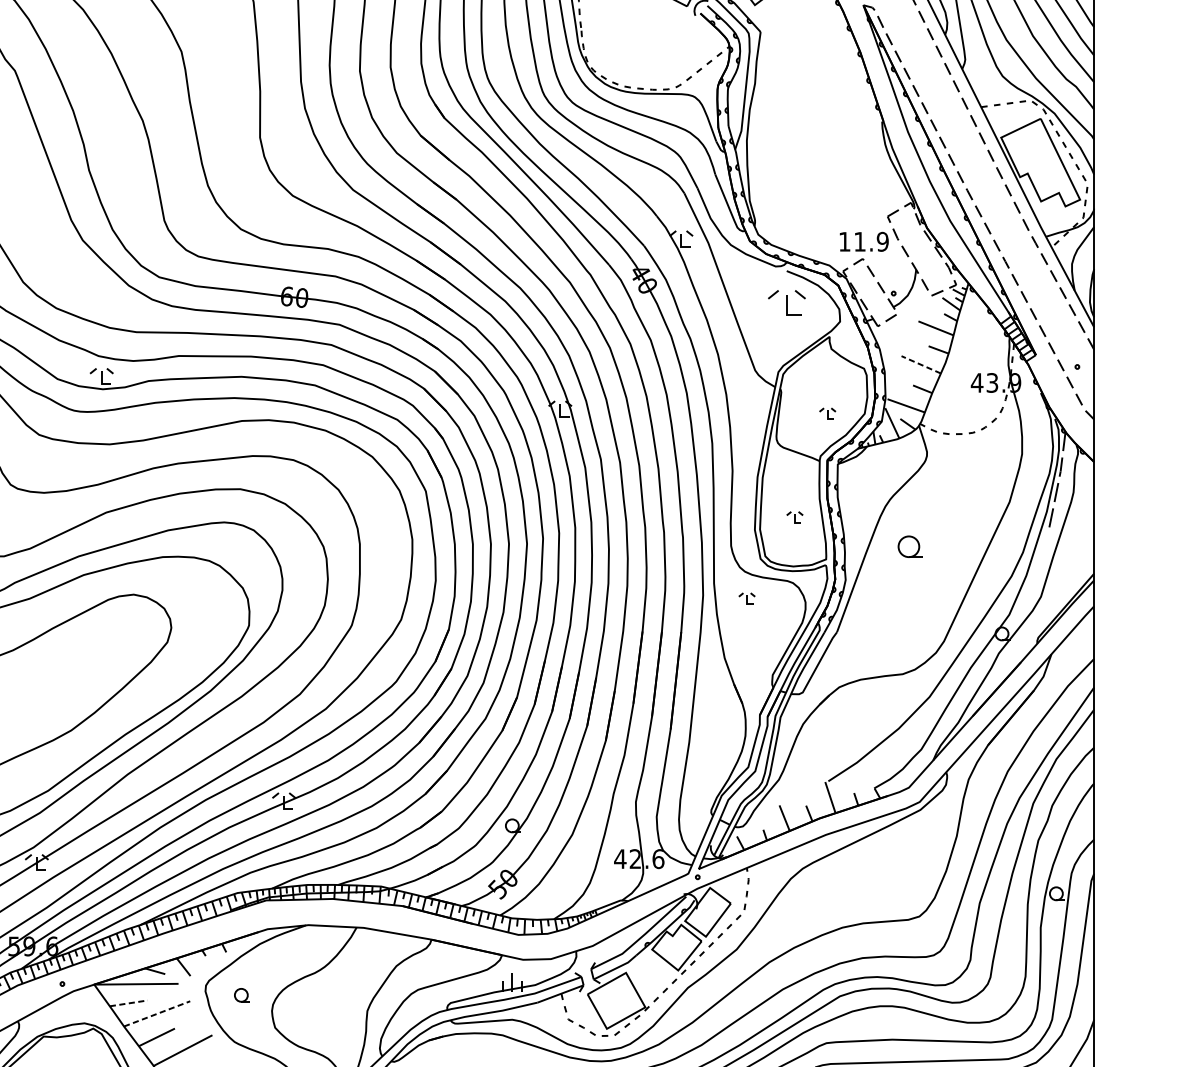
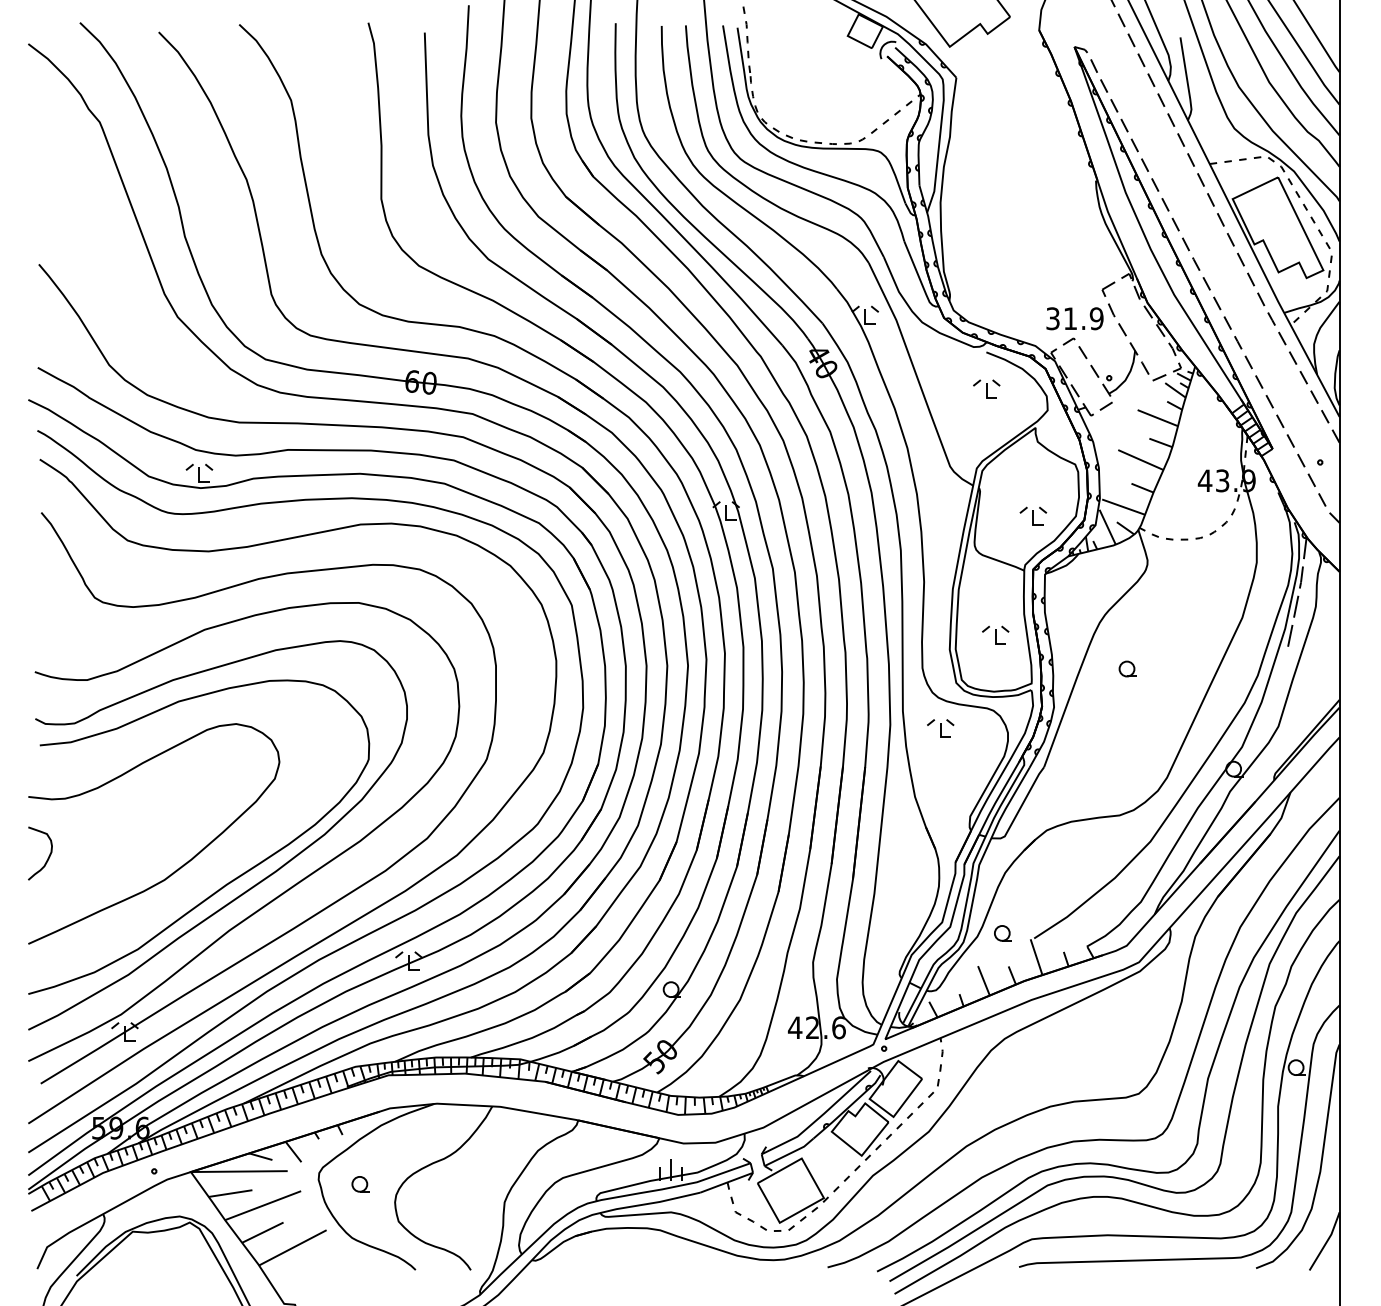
text: (844, 241) -> (1052, 318), 11.9 -> 31.9
part: (786, 302) -> (986, 388), size x0.62
line: (920, 365) -> (1140, 460), dashed -> solid
part: (827, 413) -> (1033, 515), size x1.43
part: (794, 516) -> (995, 634), size x1.43
part: (909, 546) -> (1127, 668), size x0.62
part: (746, 598) -> (940, 728), size x1.43
part: (800, 776) -> (1002, 933), added
line: (129, 1003) -> (231, 1193), dashed -> solid
line: (157, 1013) -> (263, 1205), dashed -> solid

